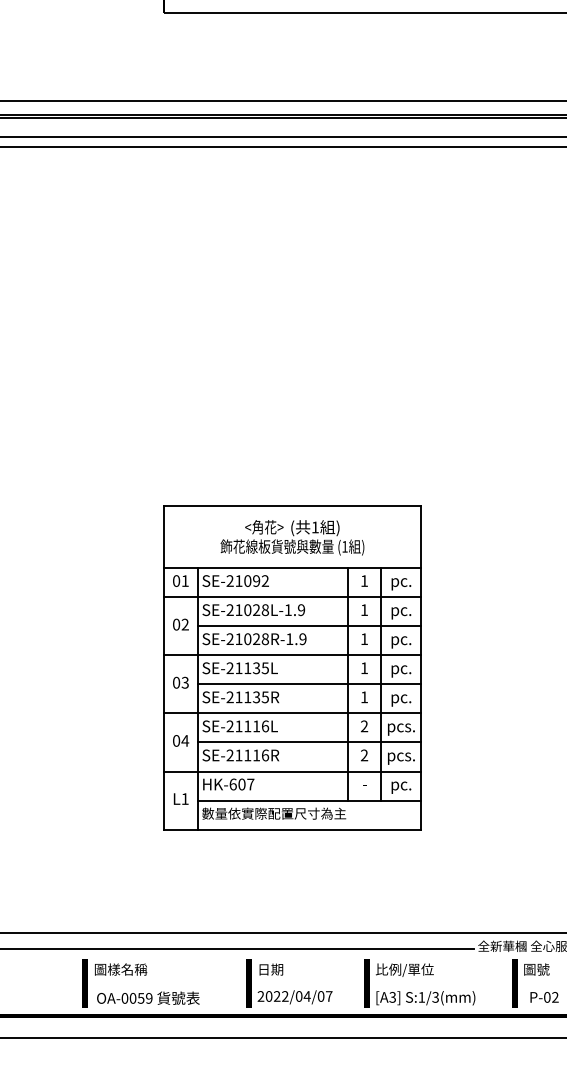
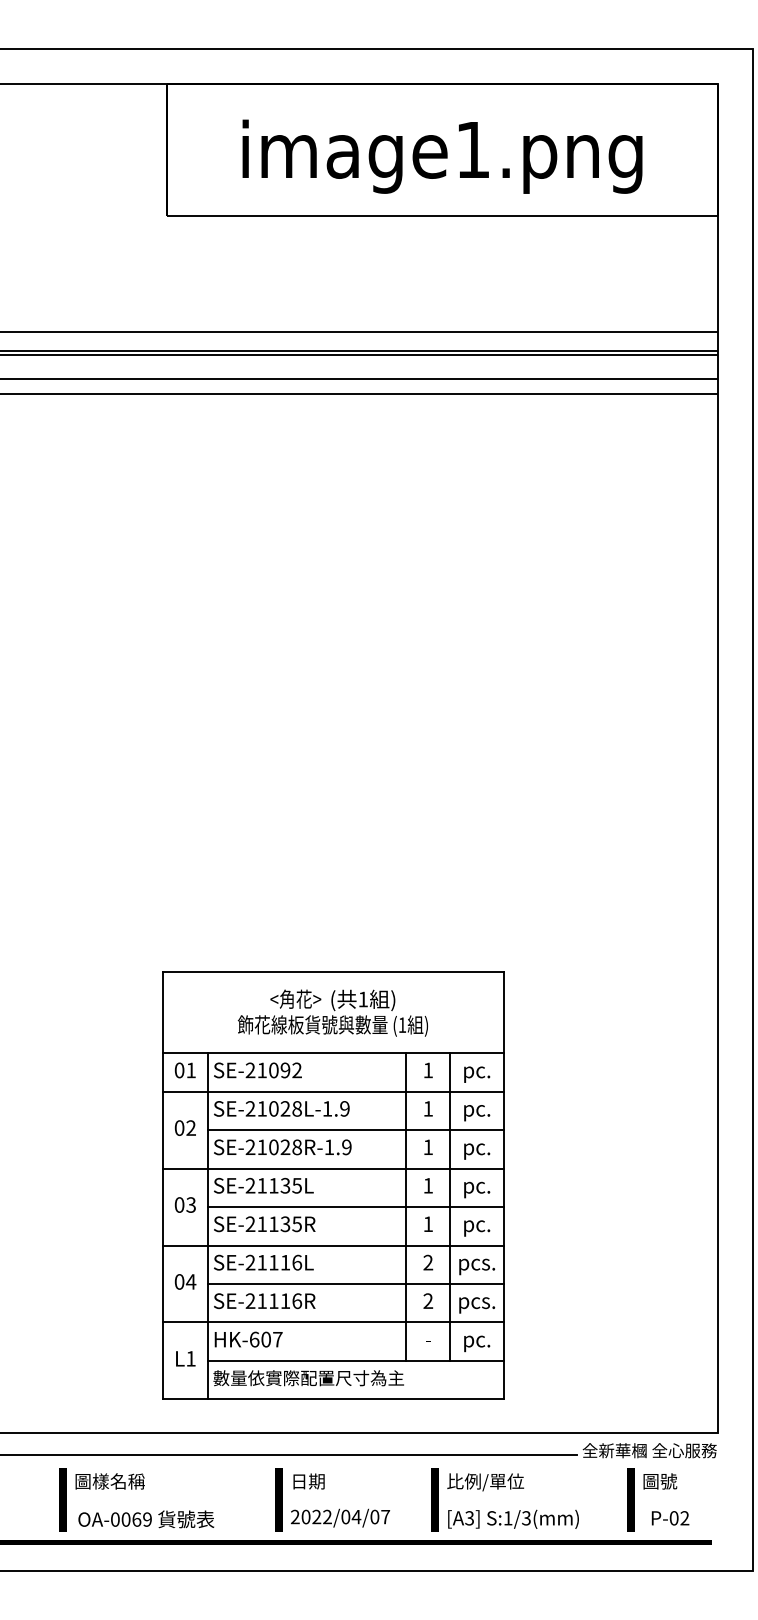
part: (292, 667) -> (333, 1184), moved
text: (140, 998) -> (136, 1519), OA-0059 -> OA-0069

